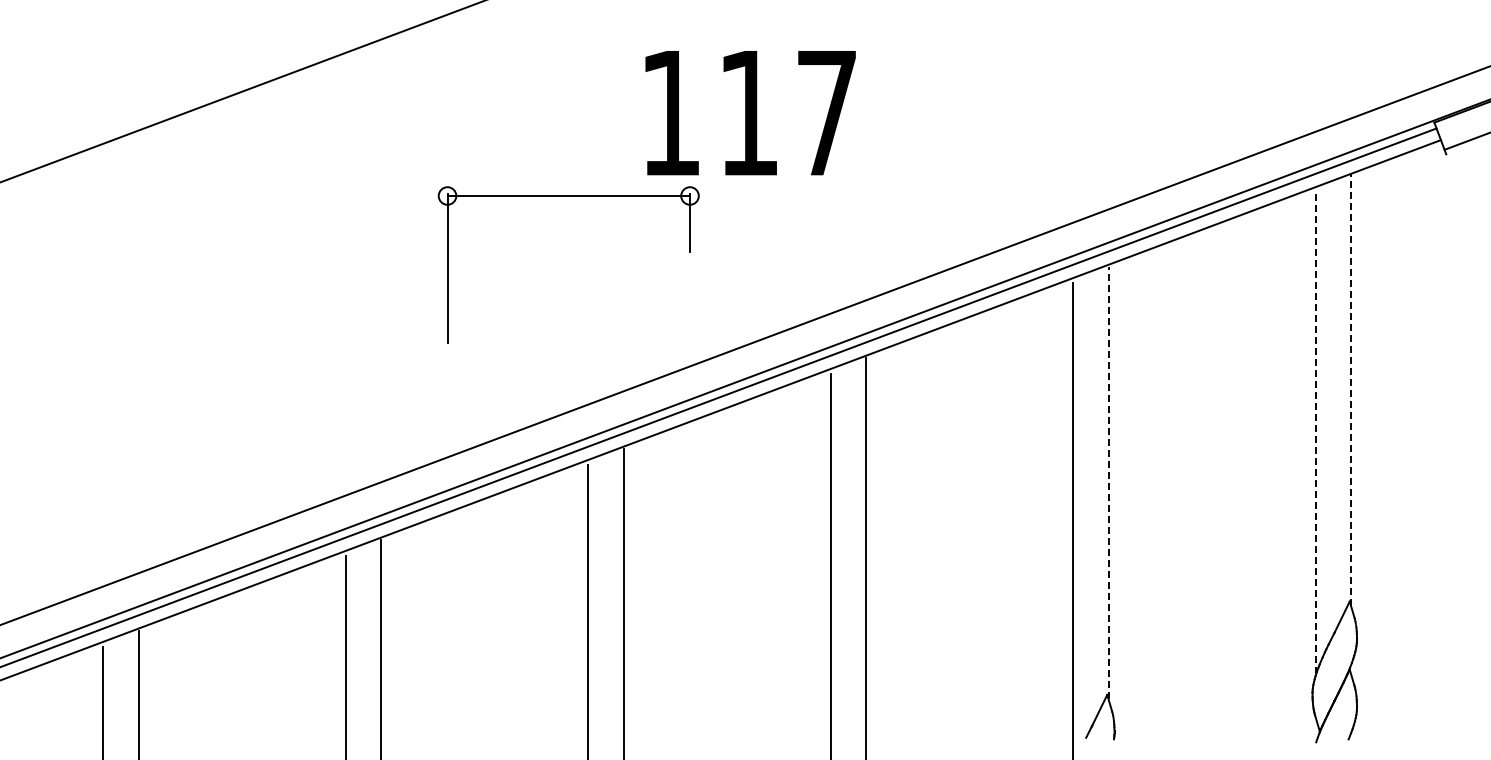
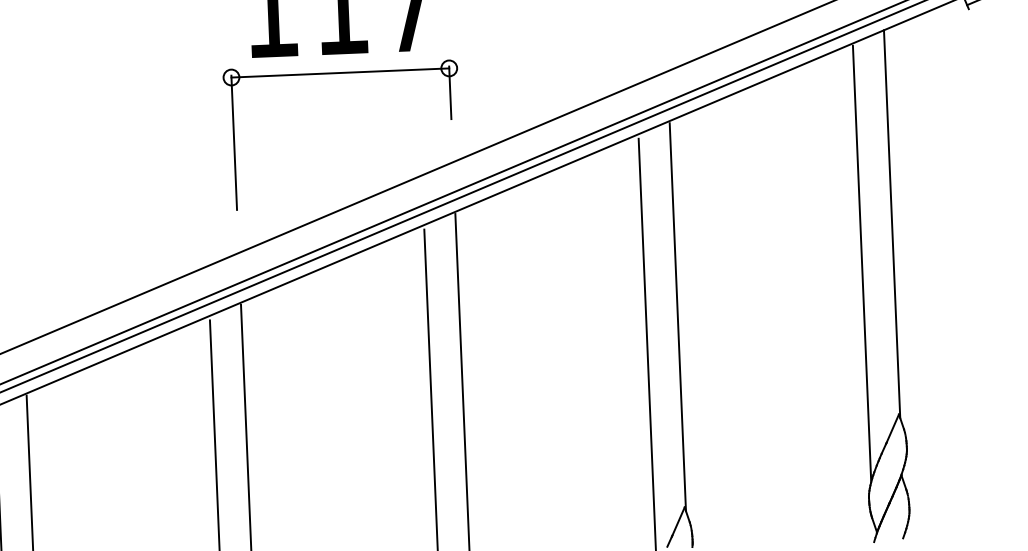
part: (568, 196) -> (340, 73), moved
line: (1350, 389) -> (891, 223), dashed -> solid
line: (1315, 431) -> (861, 263), dashed -> solid
line: (1108, 483) -> (677, 317), dashed -> solid

